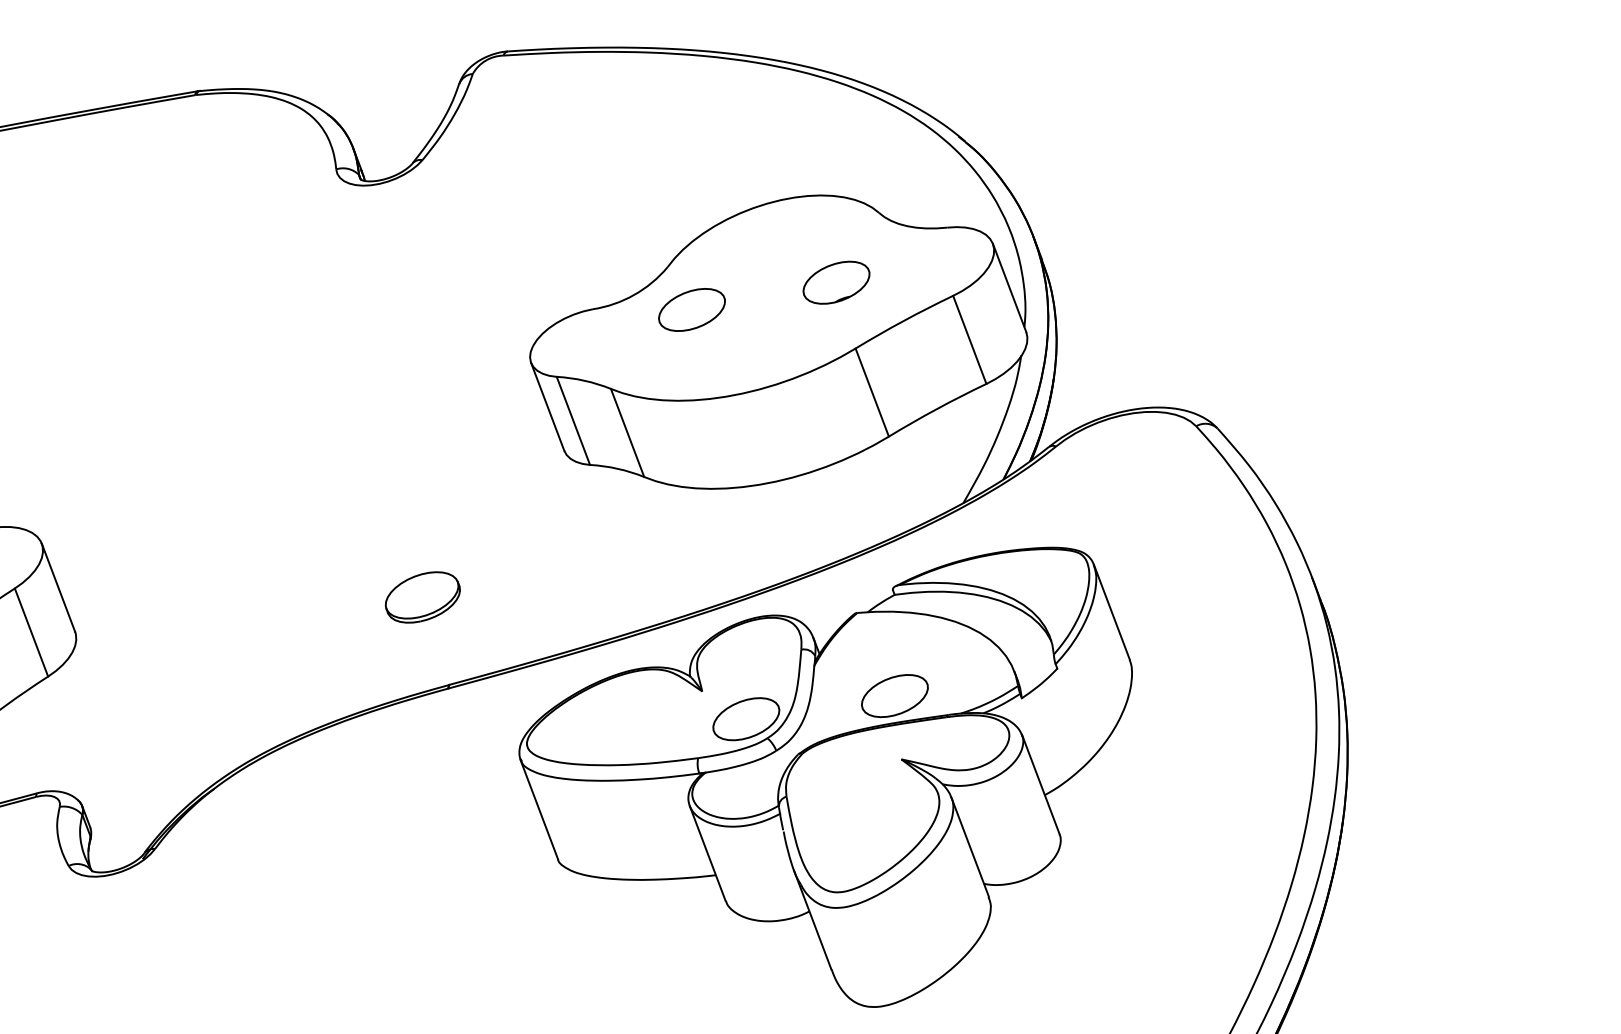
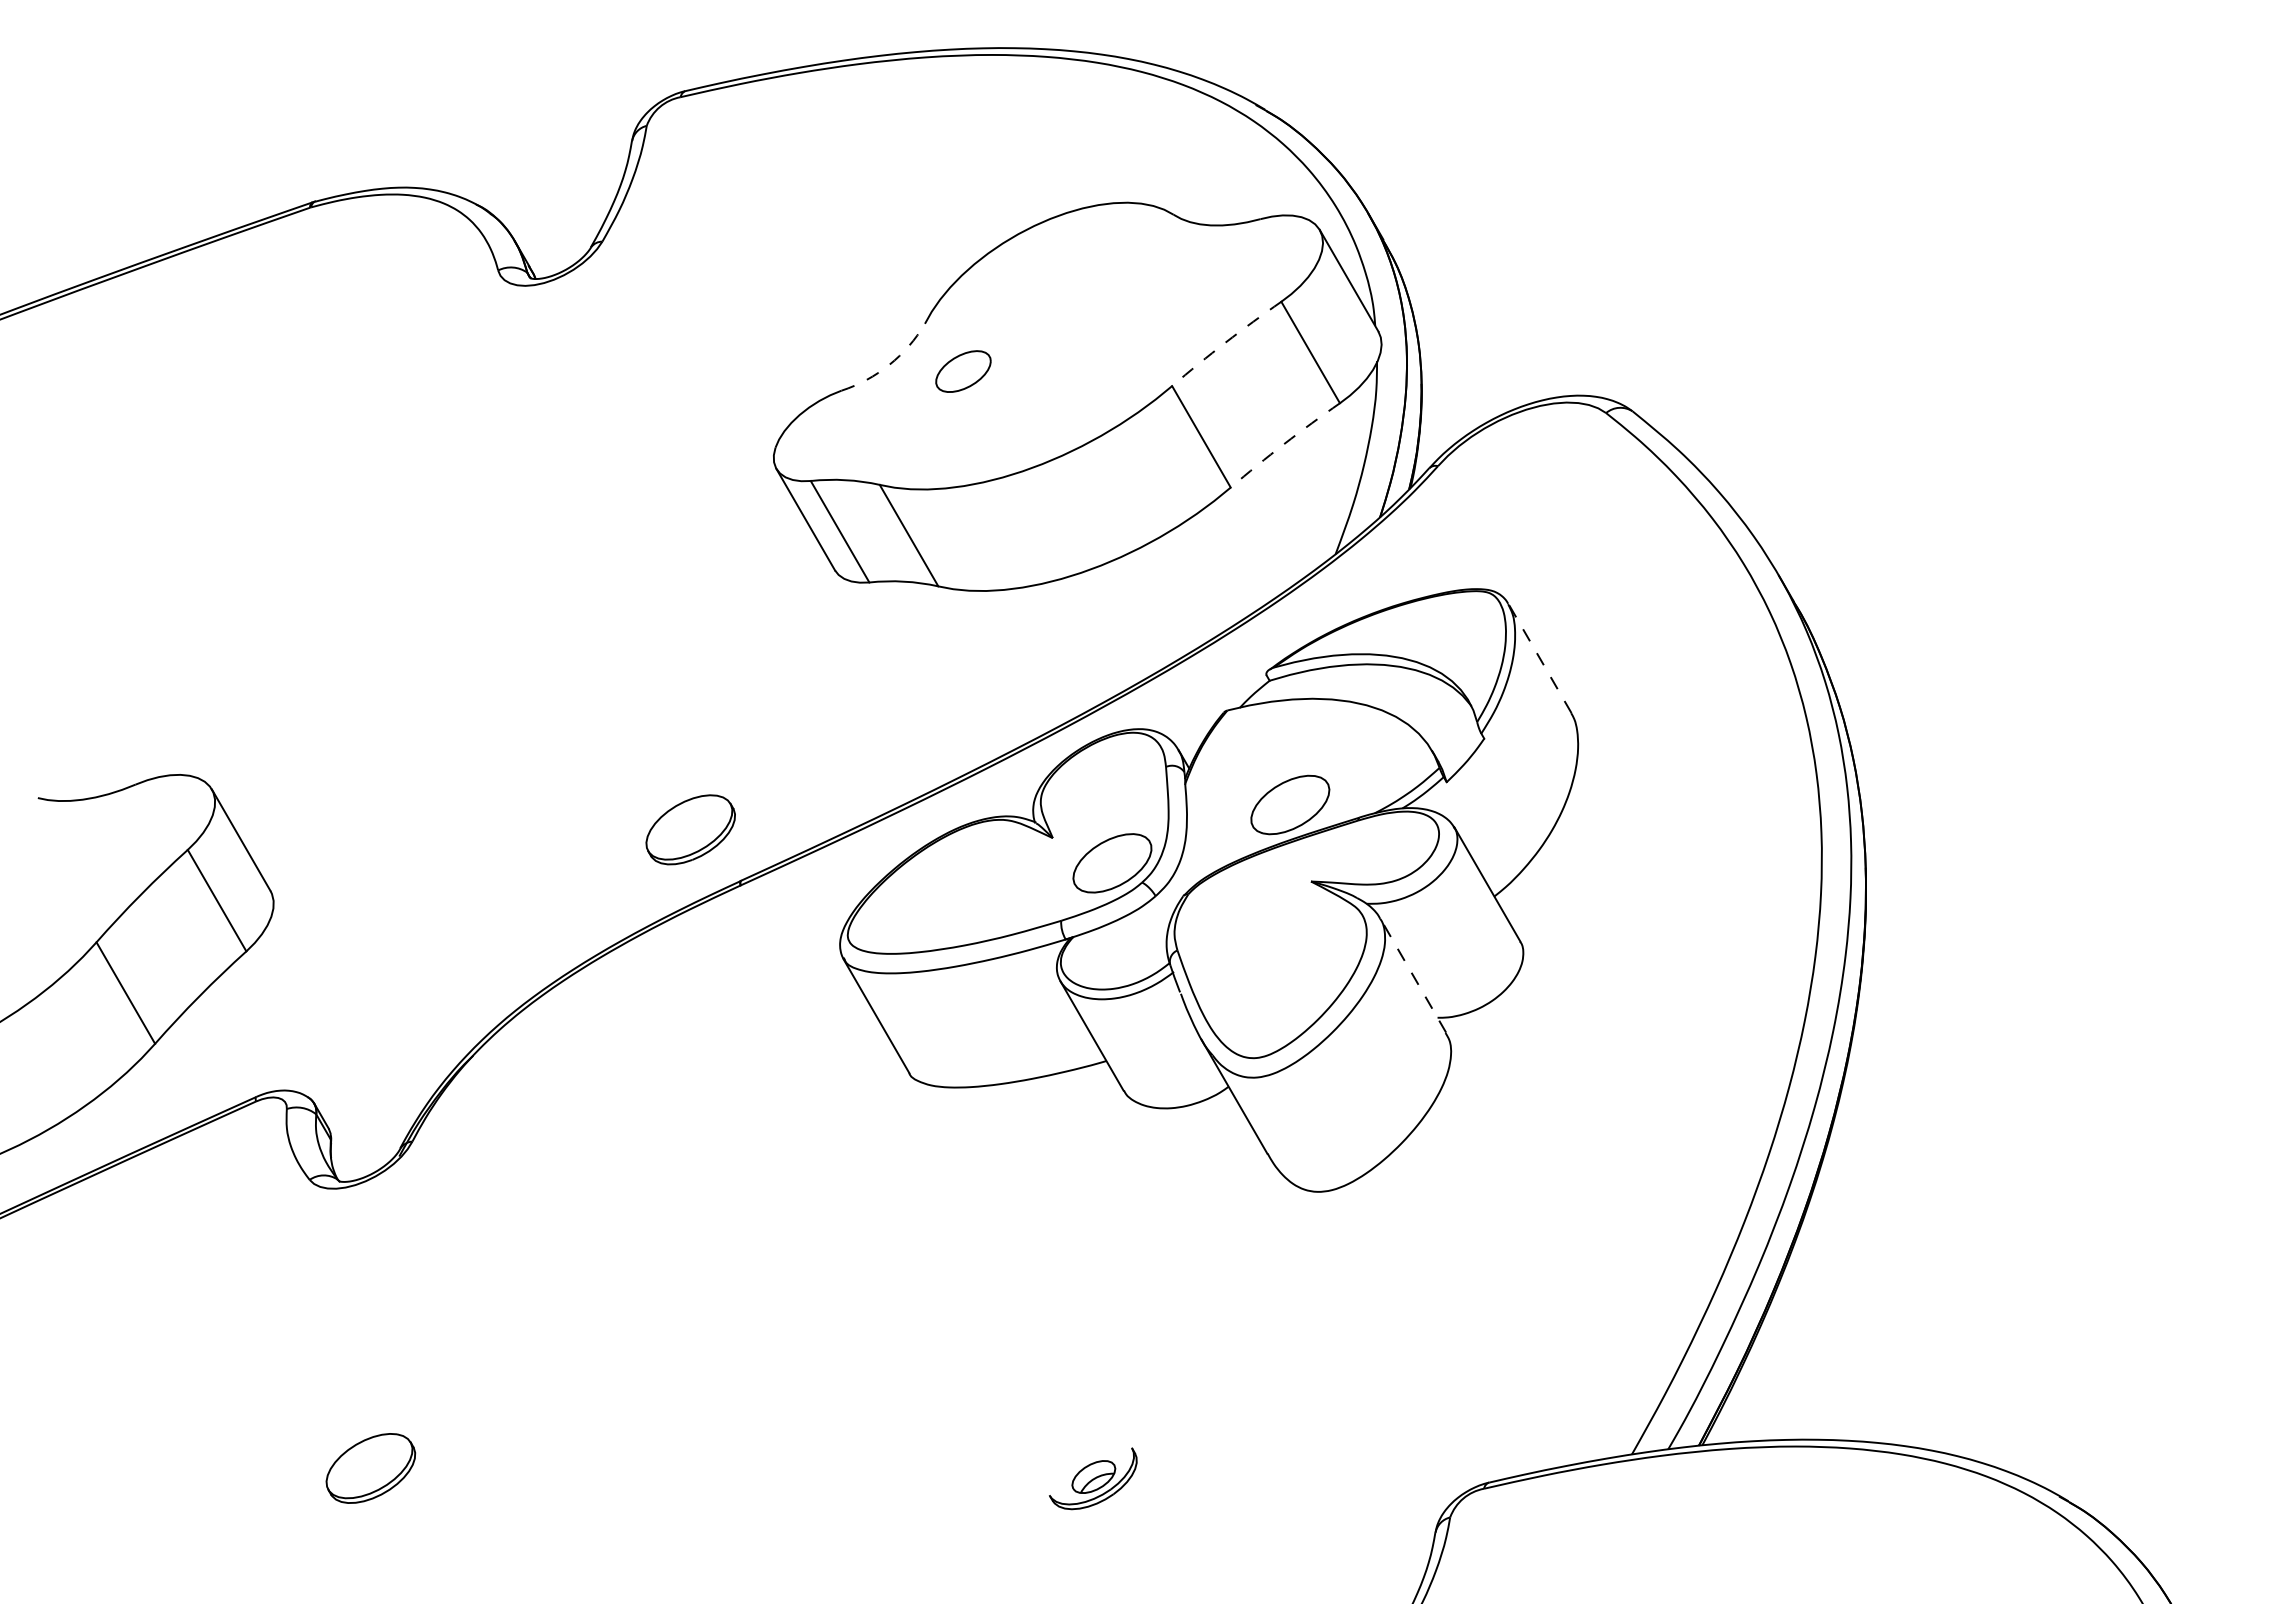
part: (836, 283) -> (1135, 309), removed
arc: (634, 294) -> (889, 364), solid -> dashed
part: (692, 309) -> (963, 371), size x0.7
arc: (903, 320) -> (1225, 342), solid -> dashed
arc: (937, 409) -> (1284, 444), solid -> dashed
part: (422, 597) -> (690, 829), moved
line: (1111, 612) -> (1539, 658), solid -> dashed
line: (970, 847) -> (1413, 975), solid -> dashed

